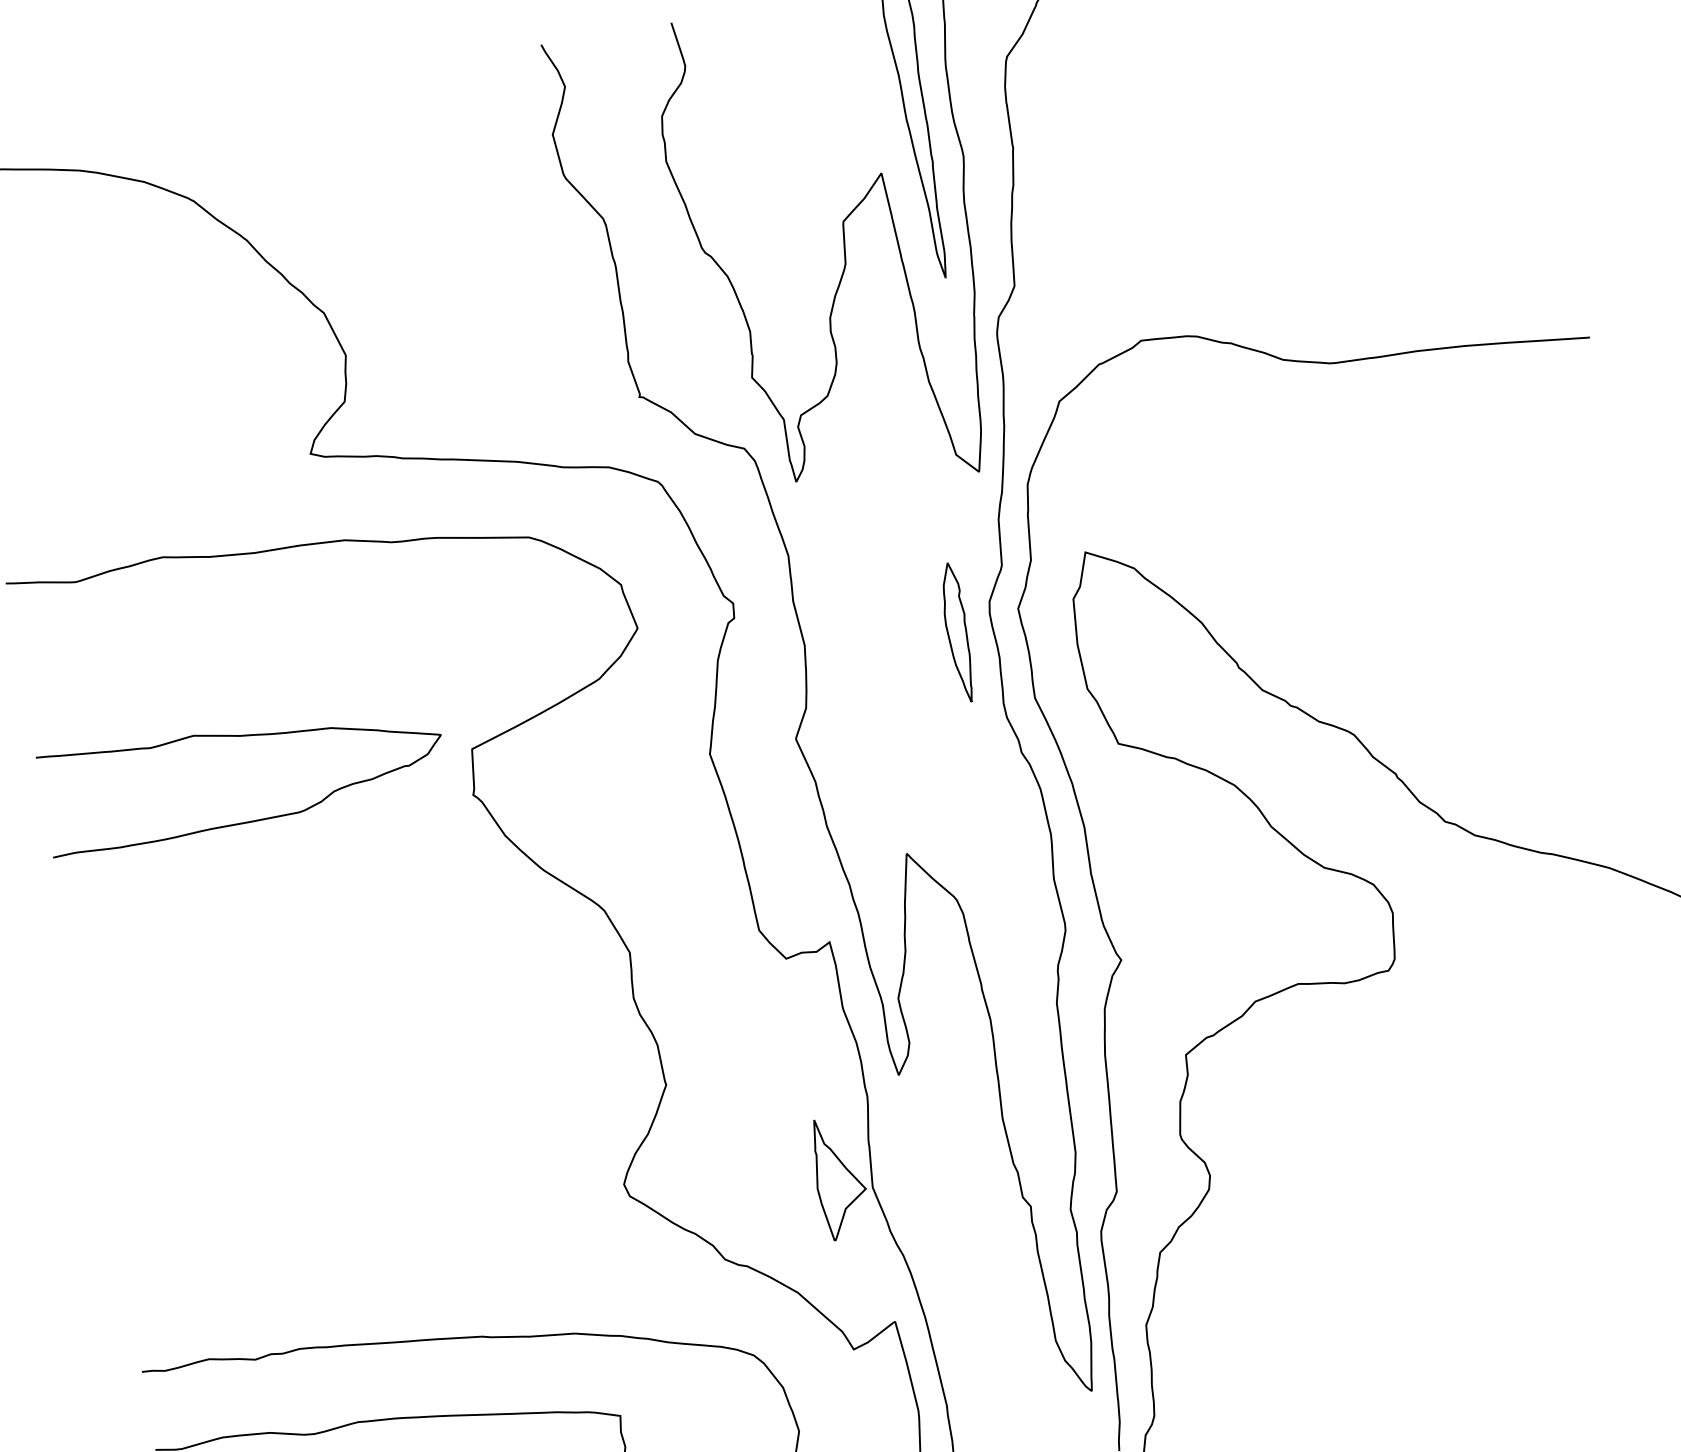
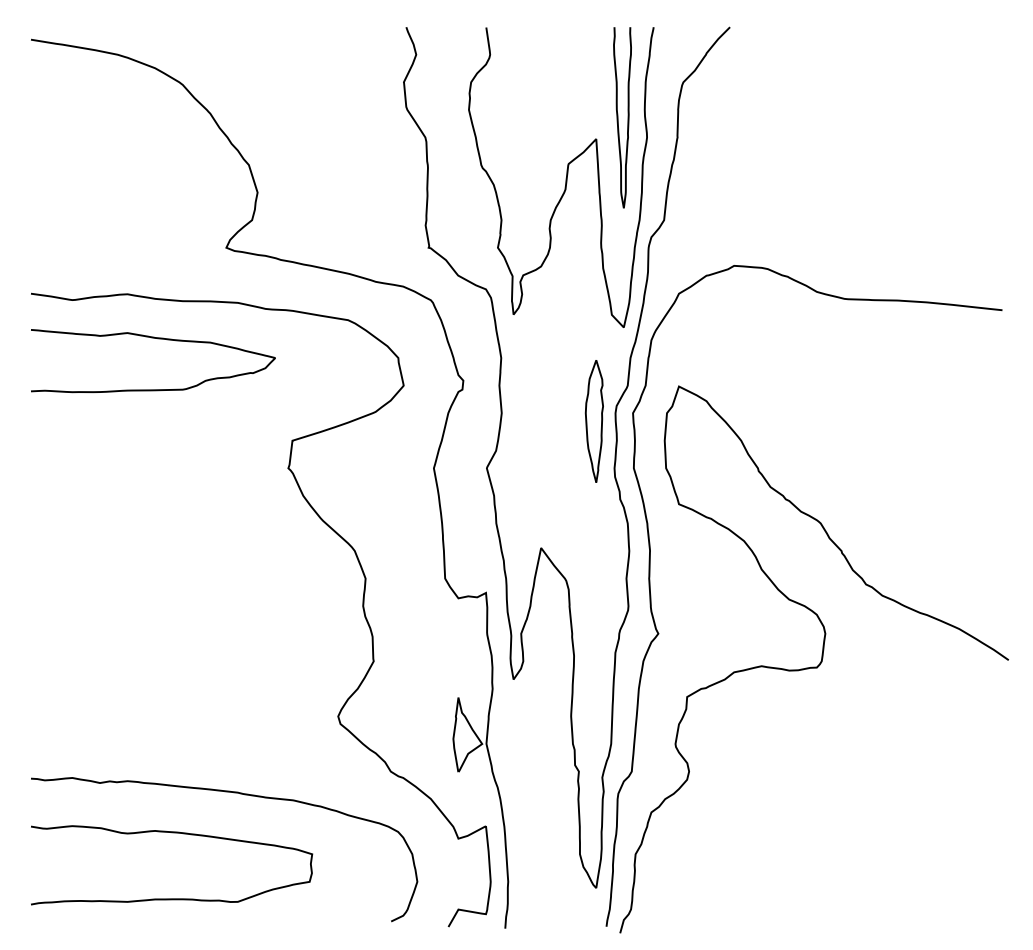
part: (956, 633) -> (593, 421), size x1.43
curve: (244, 737) -> (157, 339), moved

